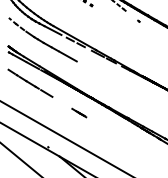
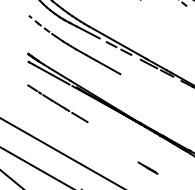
line: (79, 112) -> (148, 167), moved

